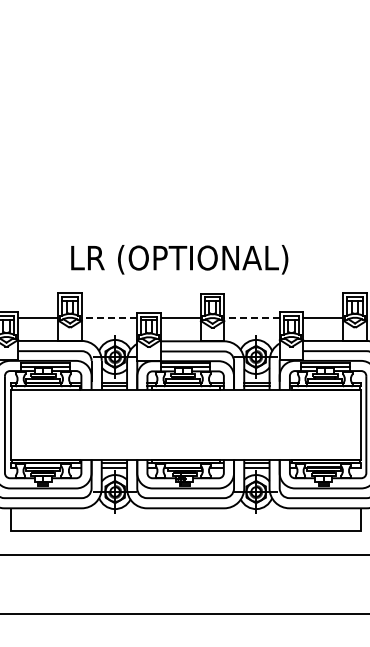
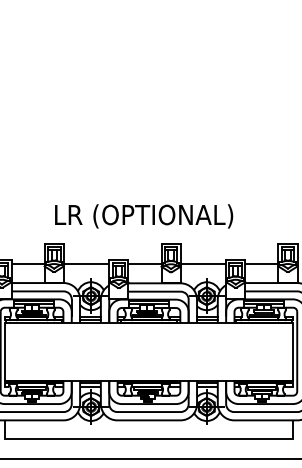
line: (109, 318) -> (86, 264), dashed -> solid
line: (252, 318) -> (203, 264), dashed -> solid

